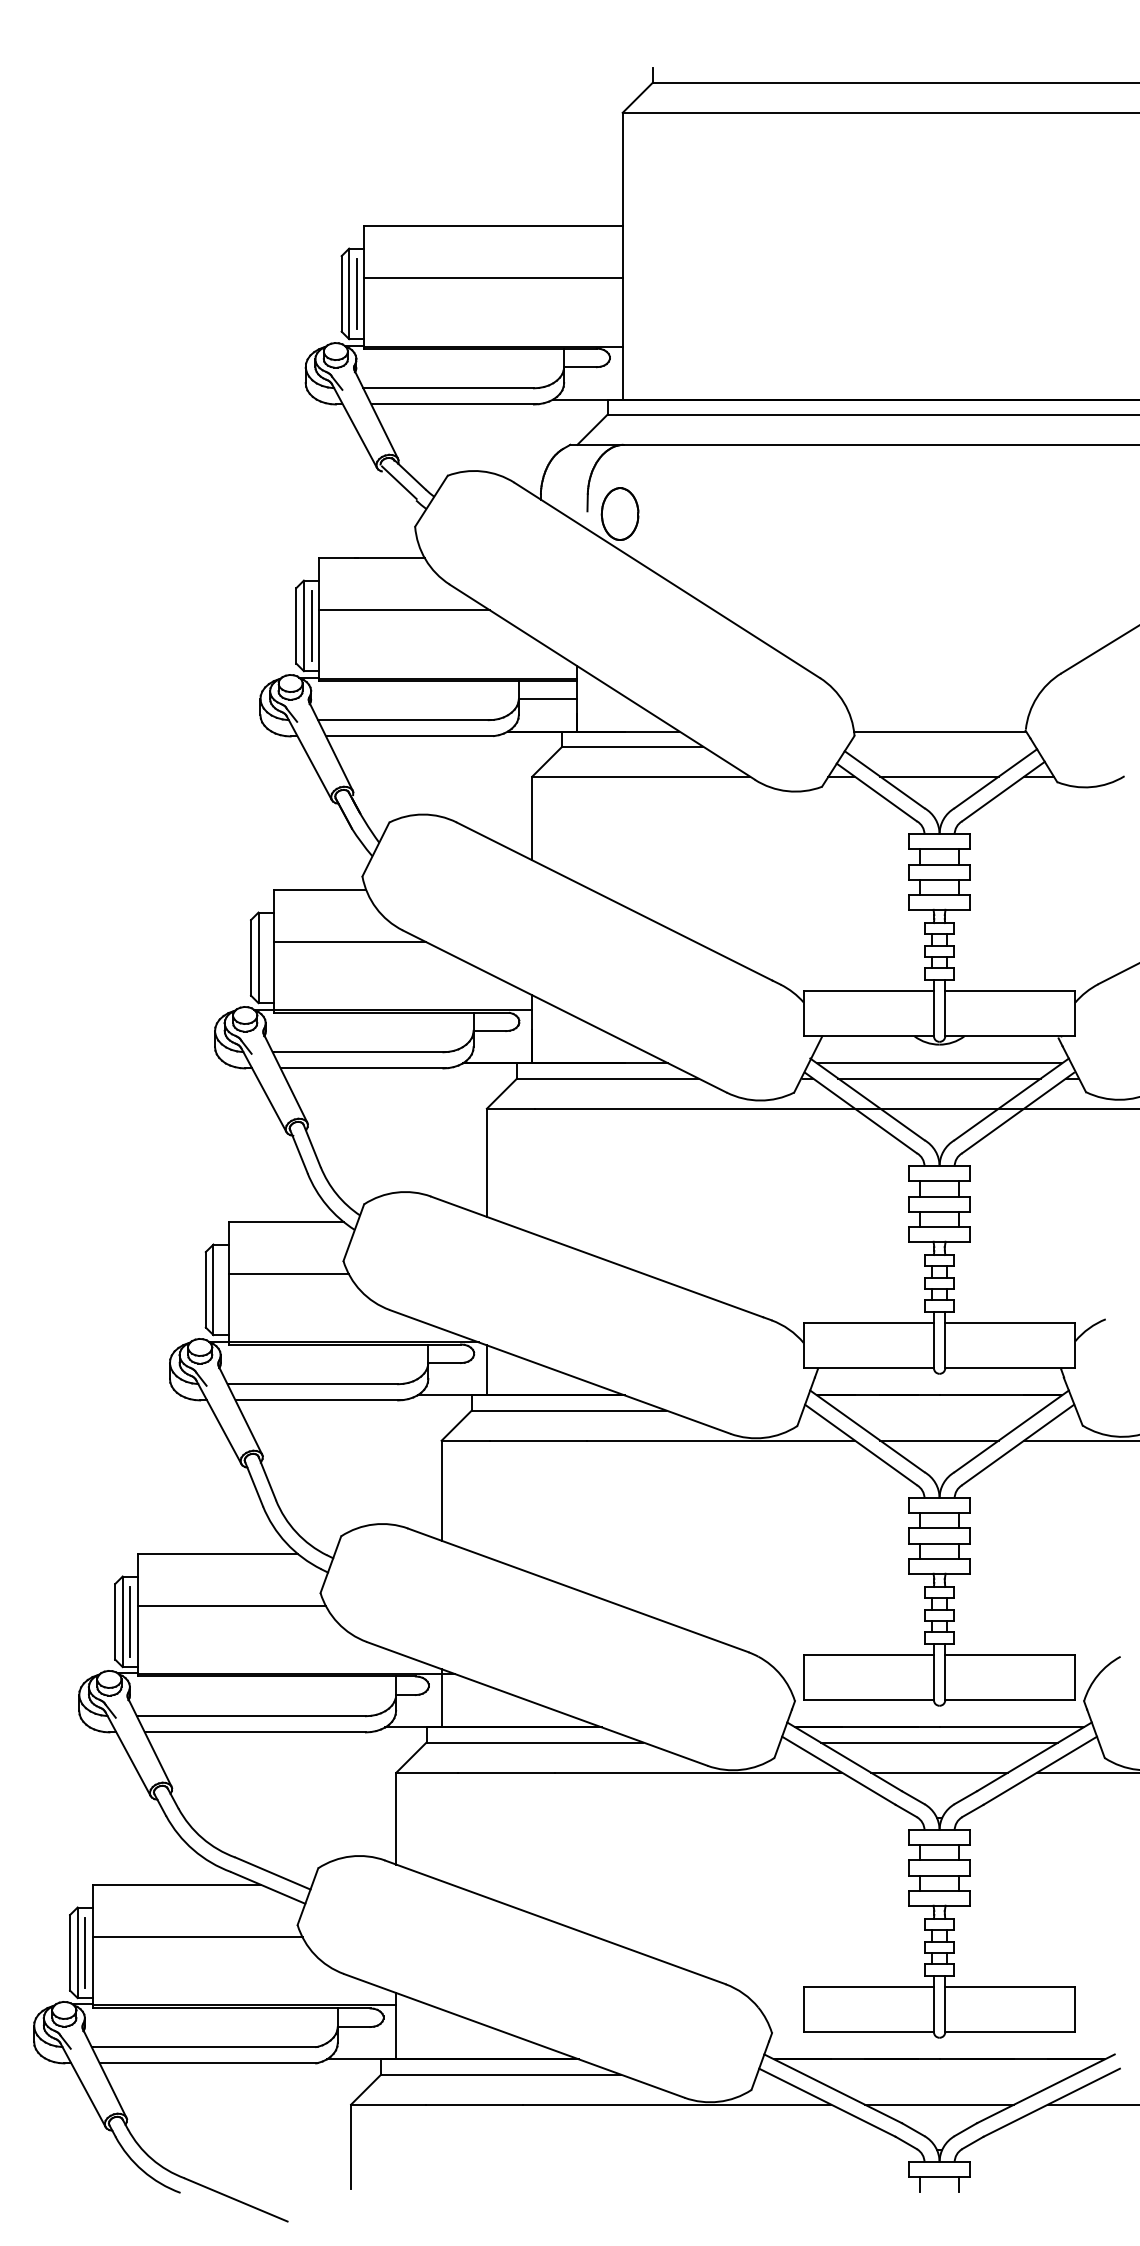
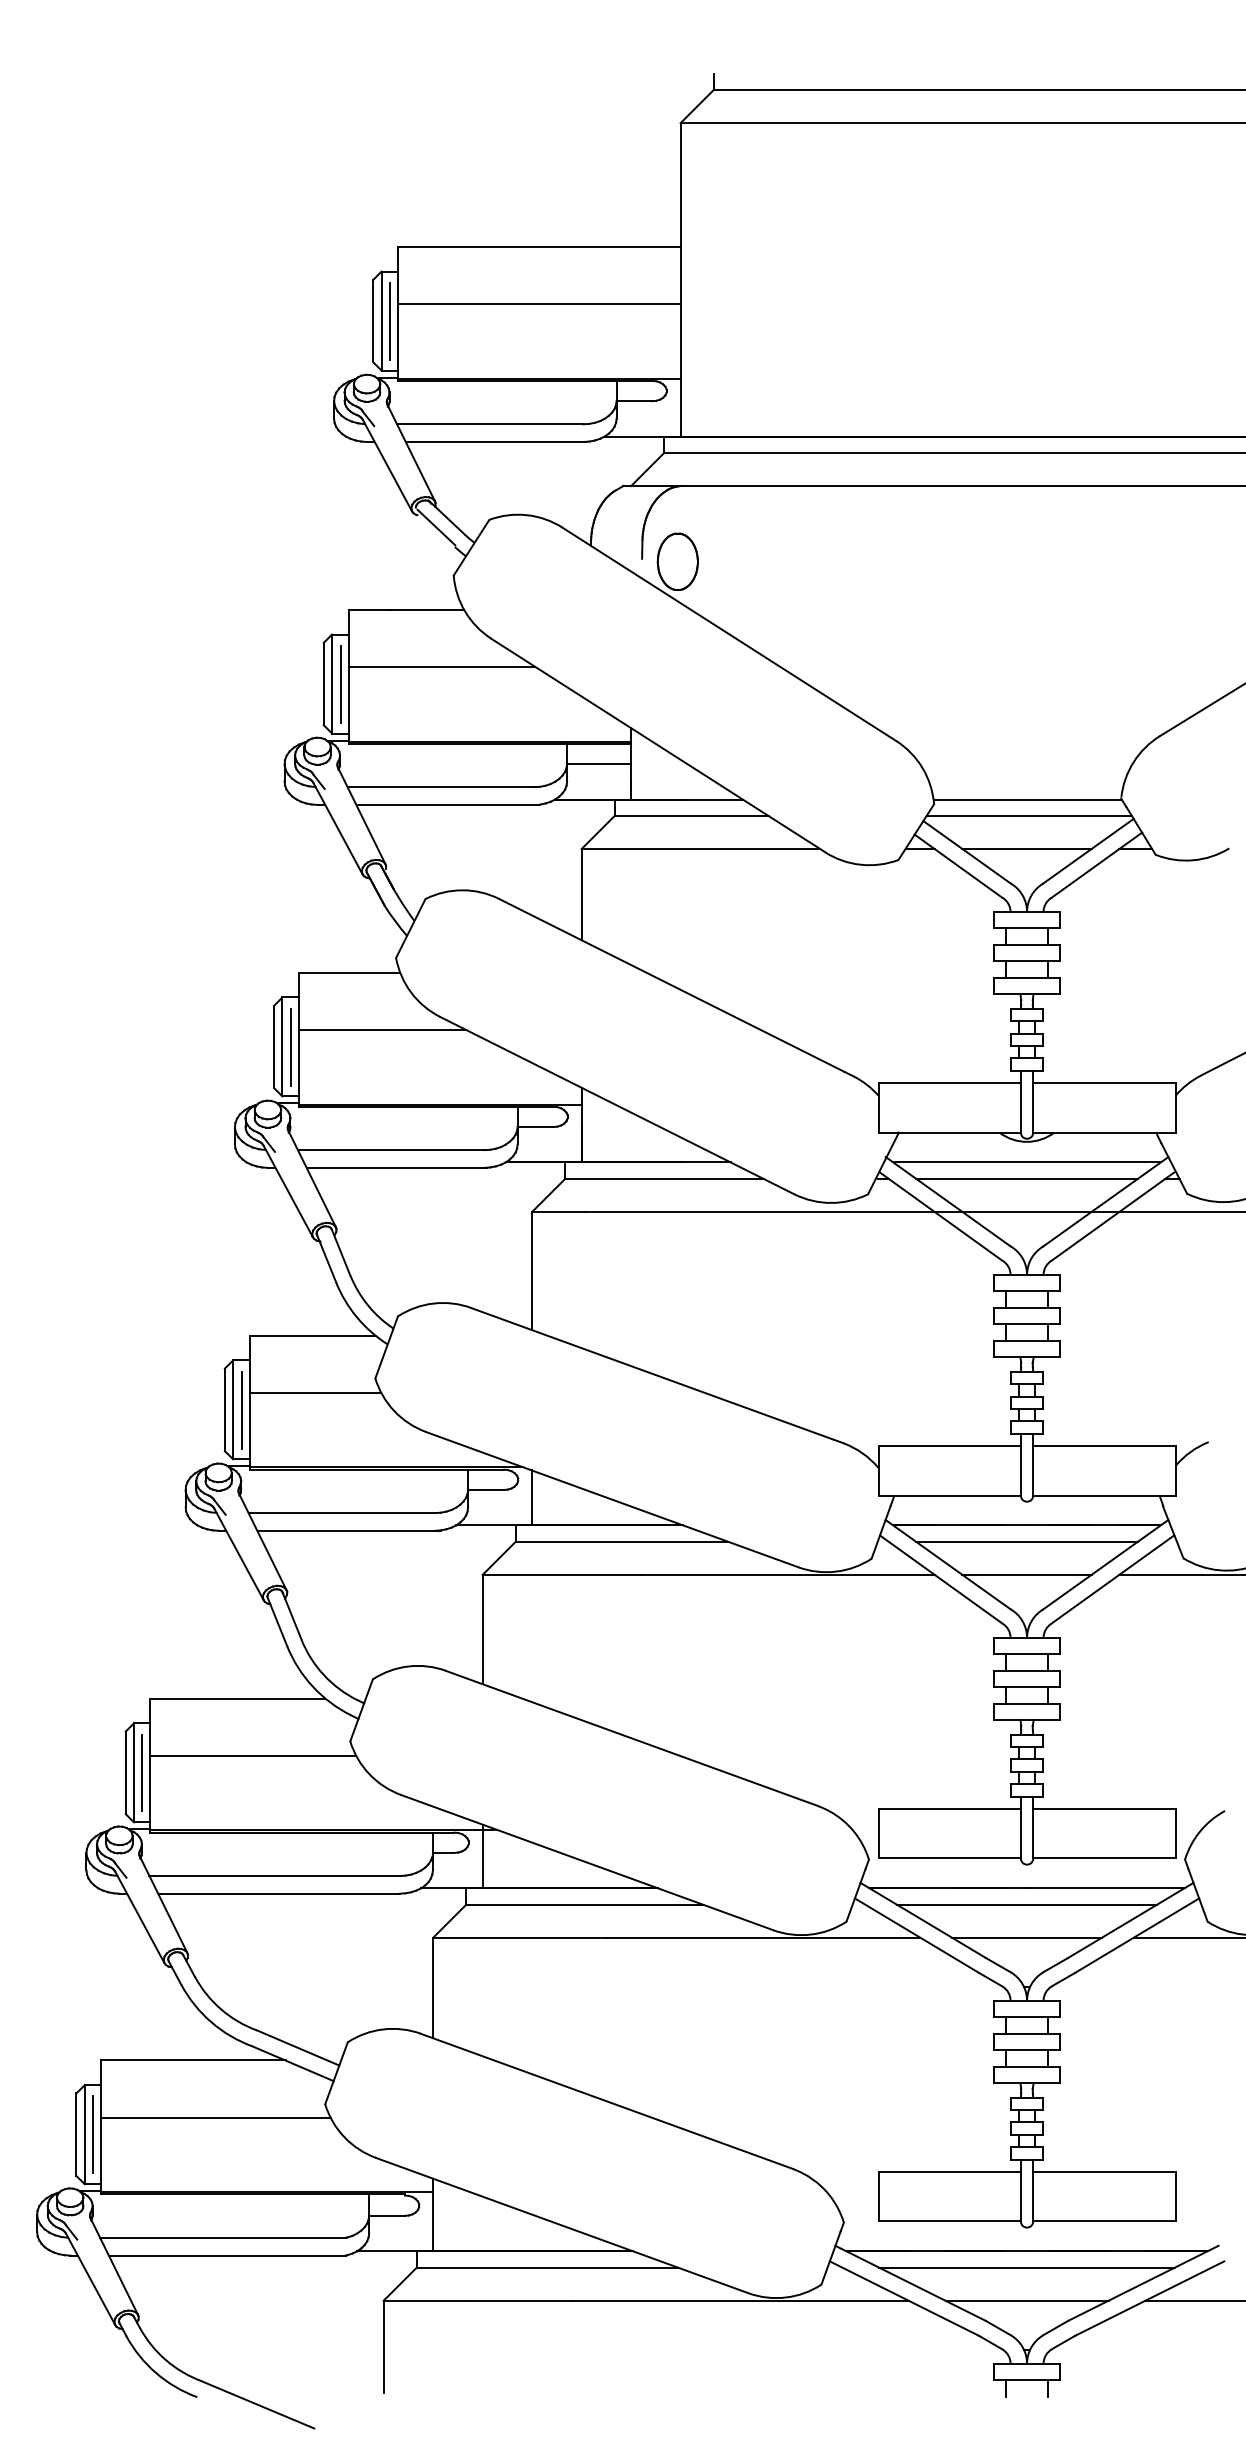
line: (940, 747) -> (1028, 816), added
line: (265, 957) -> (290, 1046), added
line: (221, 1289) -> (241, 1409), added
line: (939, 1410) -> (1026, 1541), added
line: (939, 2074) -> (1026, 2267), added

